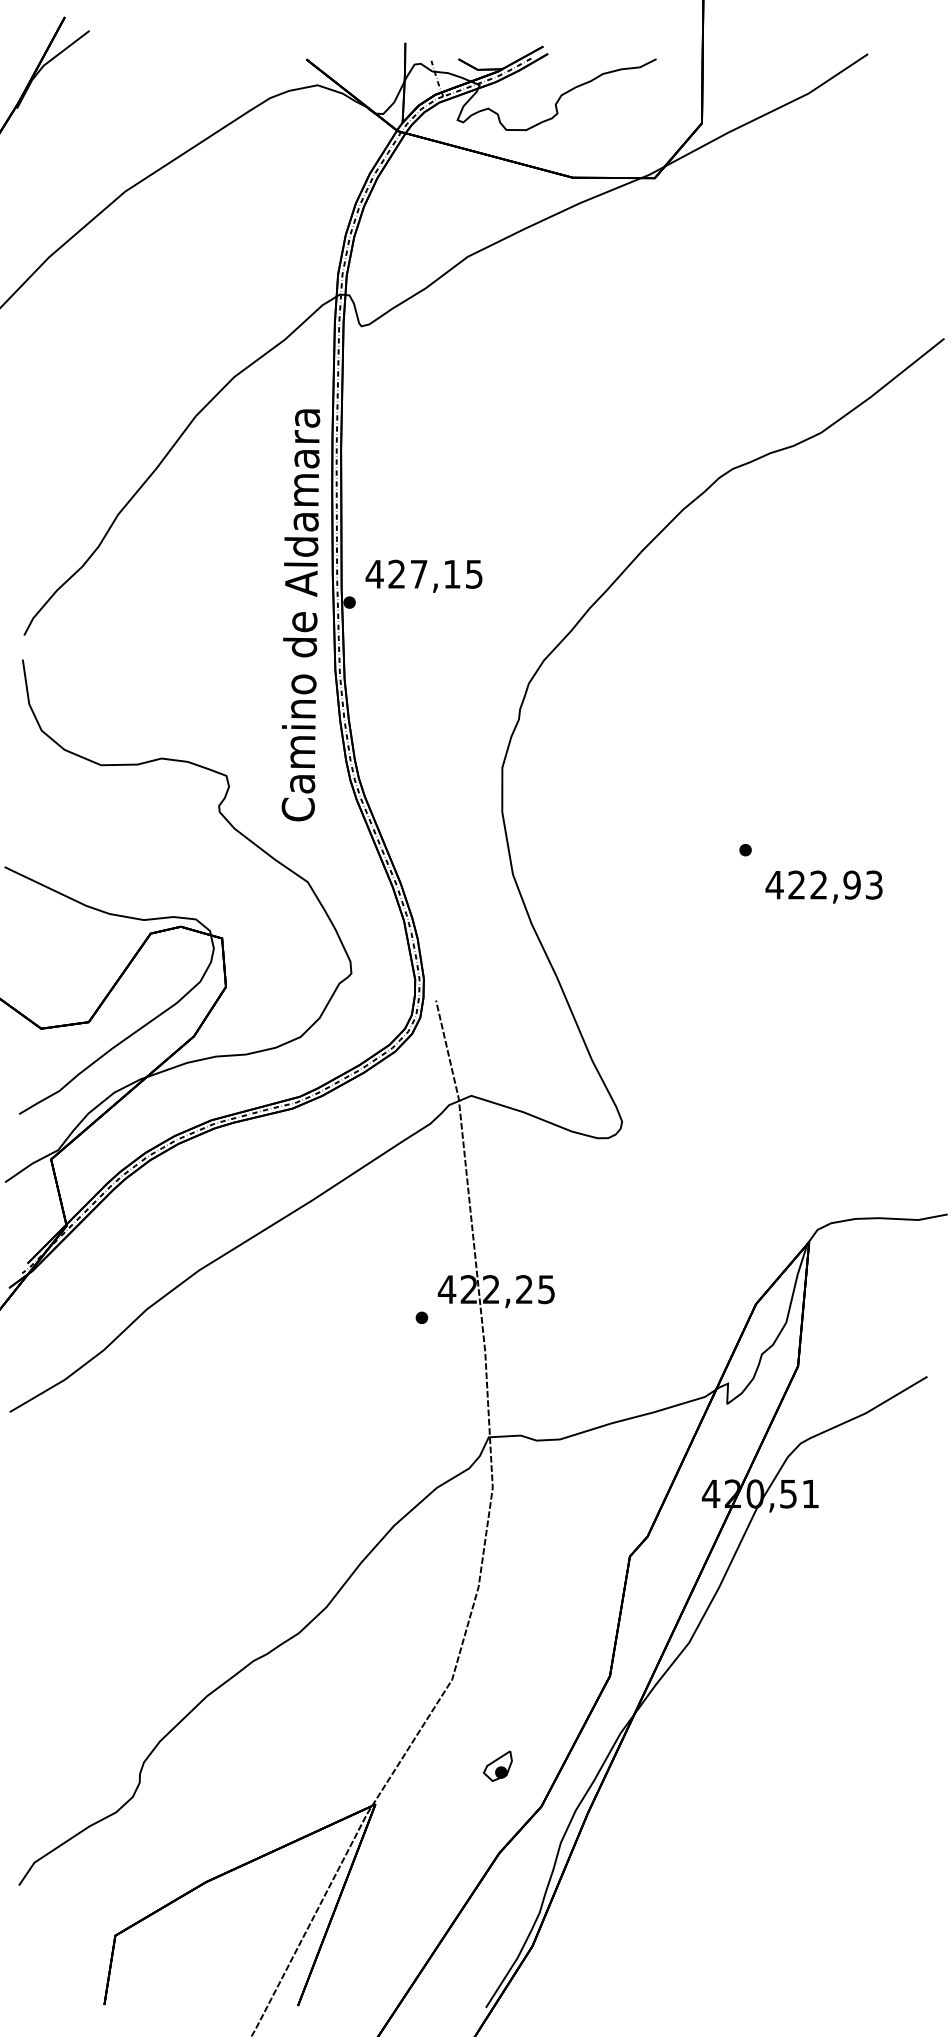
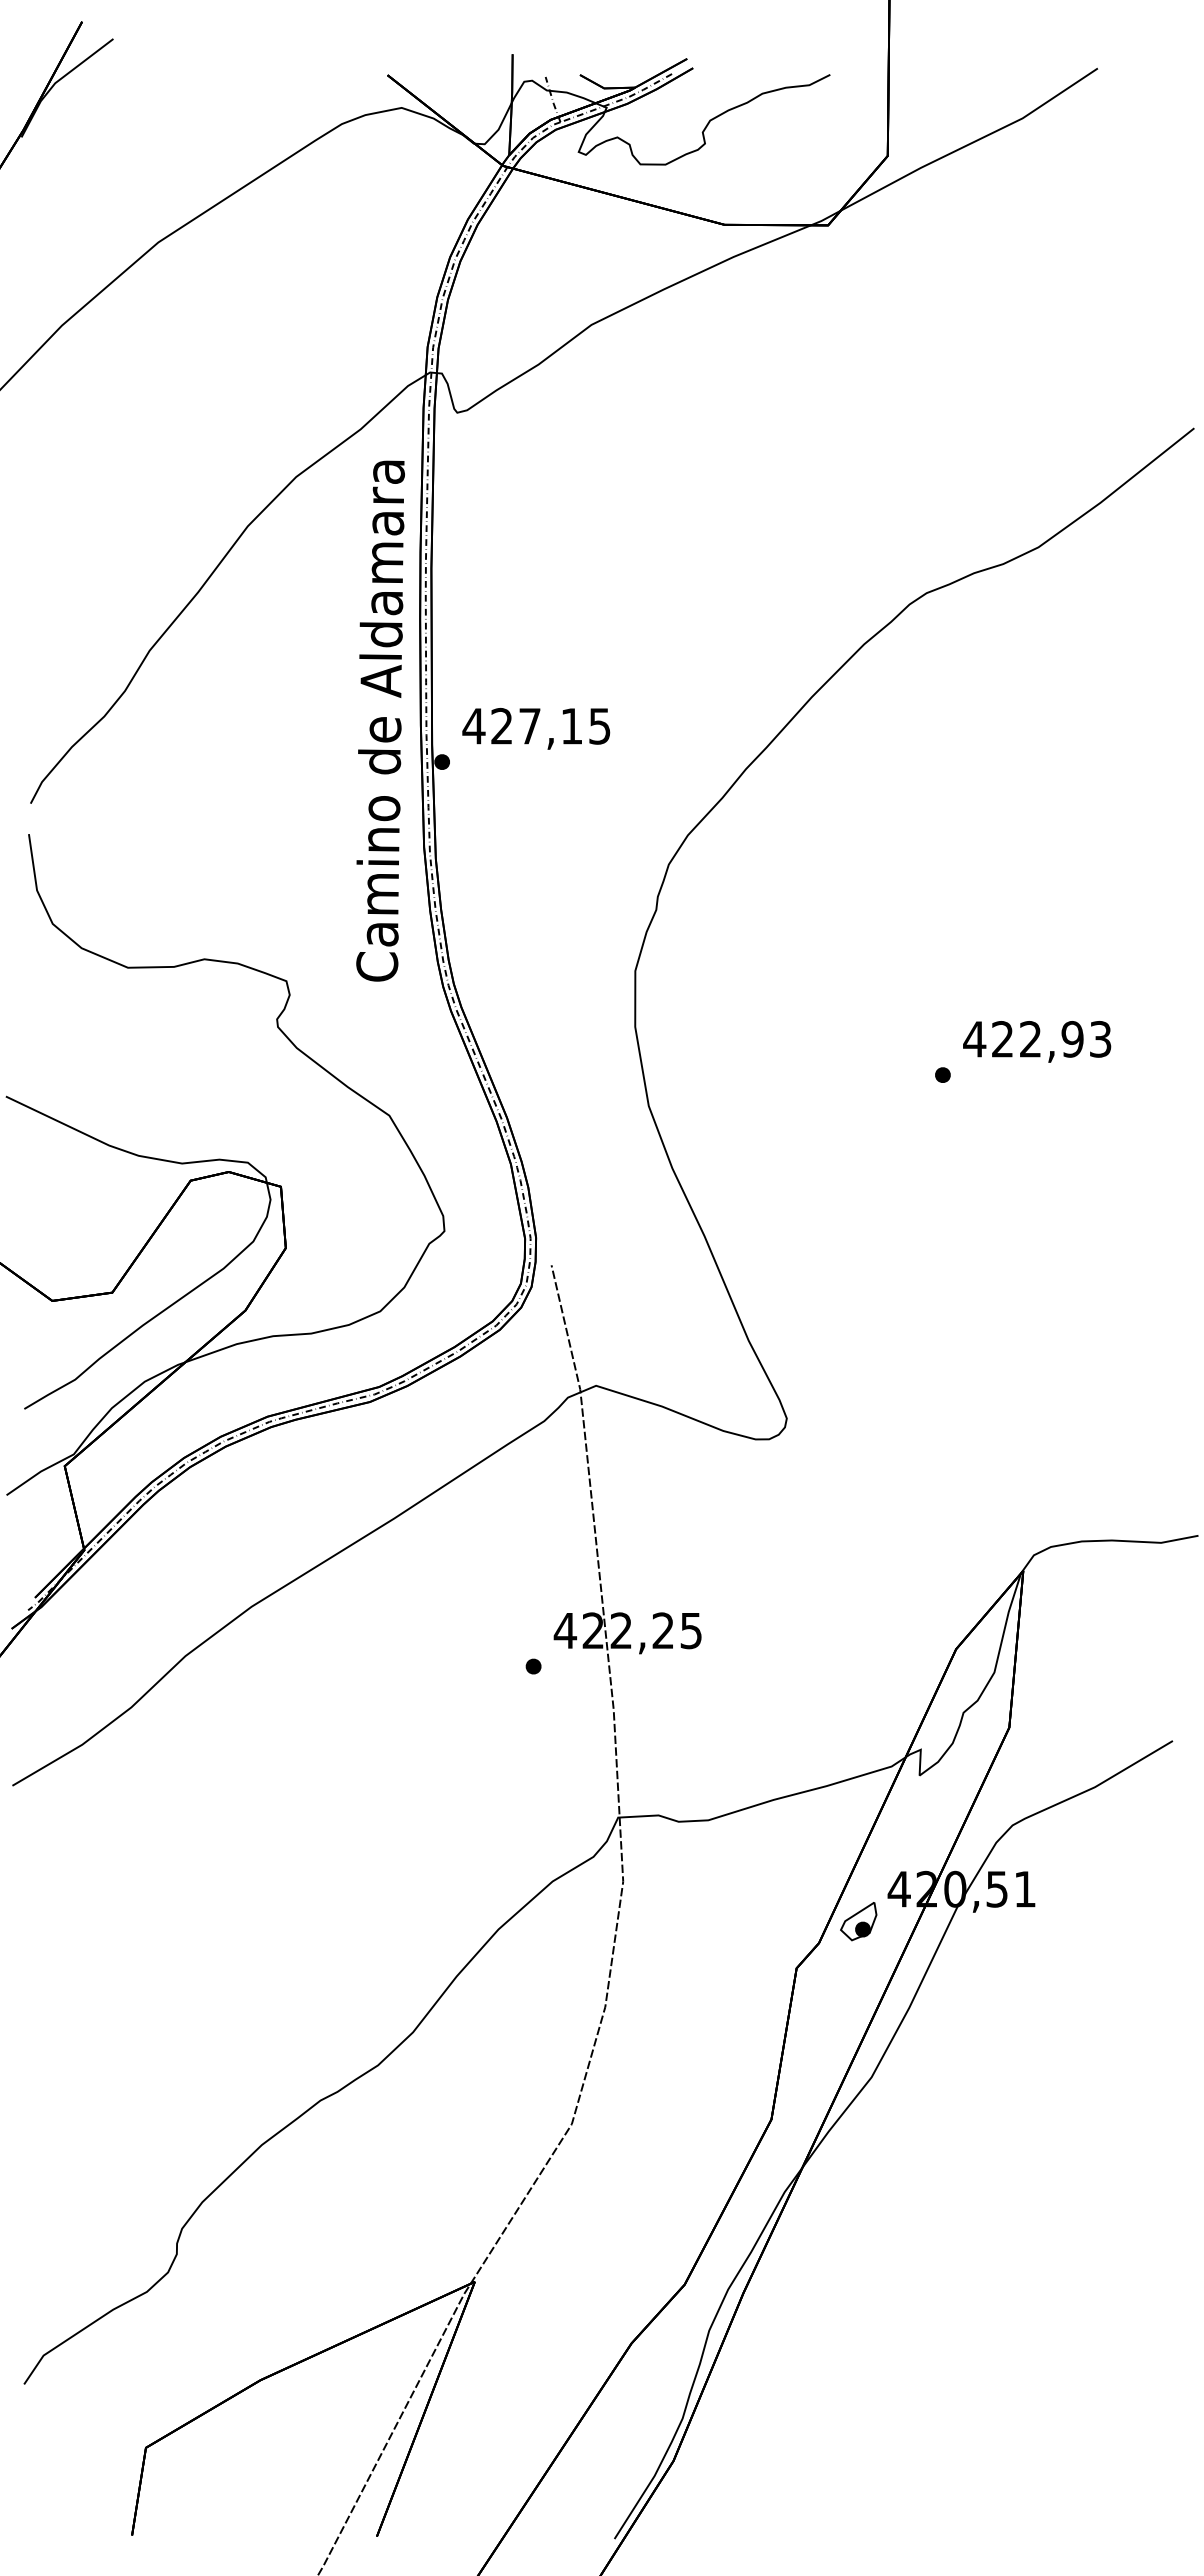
text: (300, 614) -> (380, 720), moved
text: (824, 886) -> (1037, 1041), moved
part: (497, 1766) -> (858, 1921), moved

